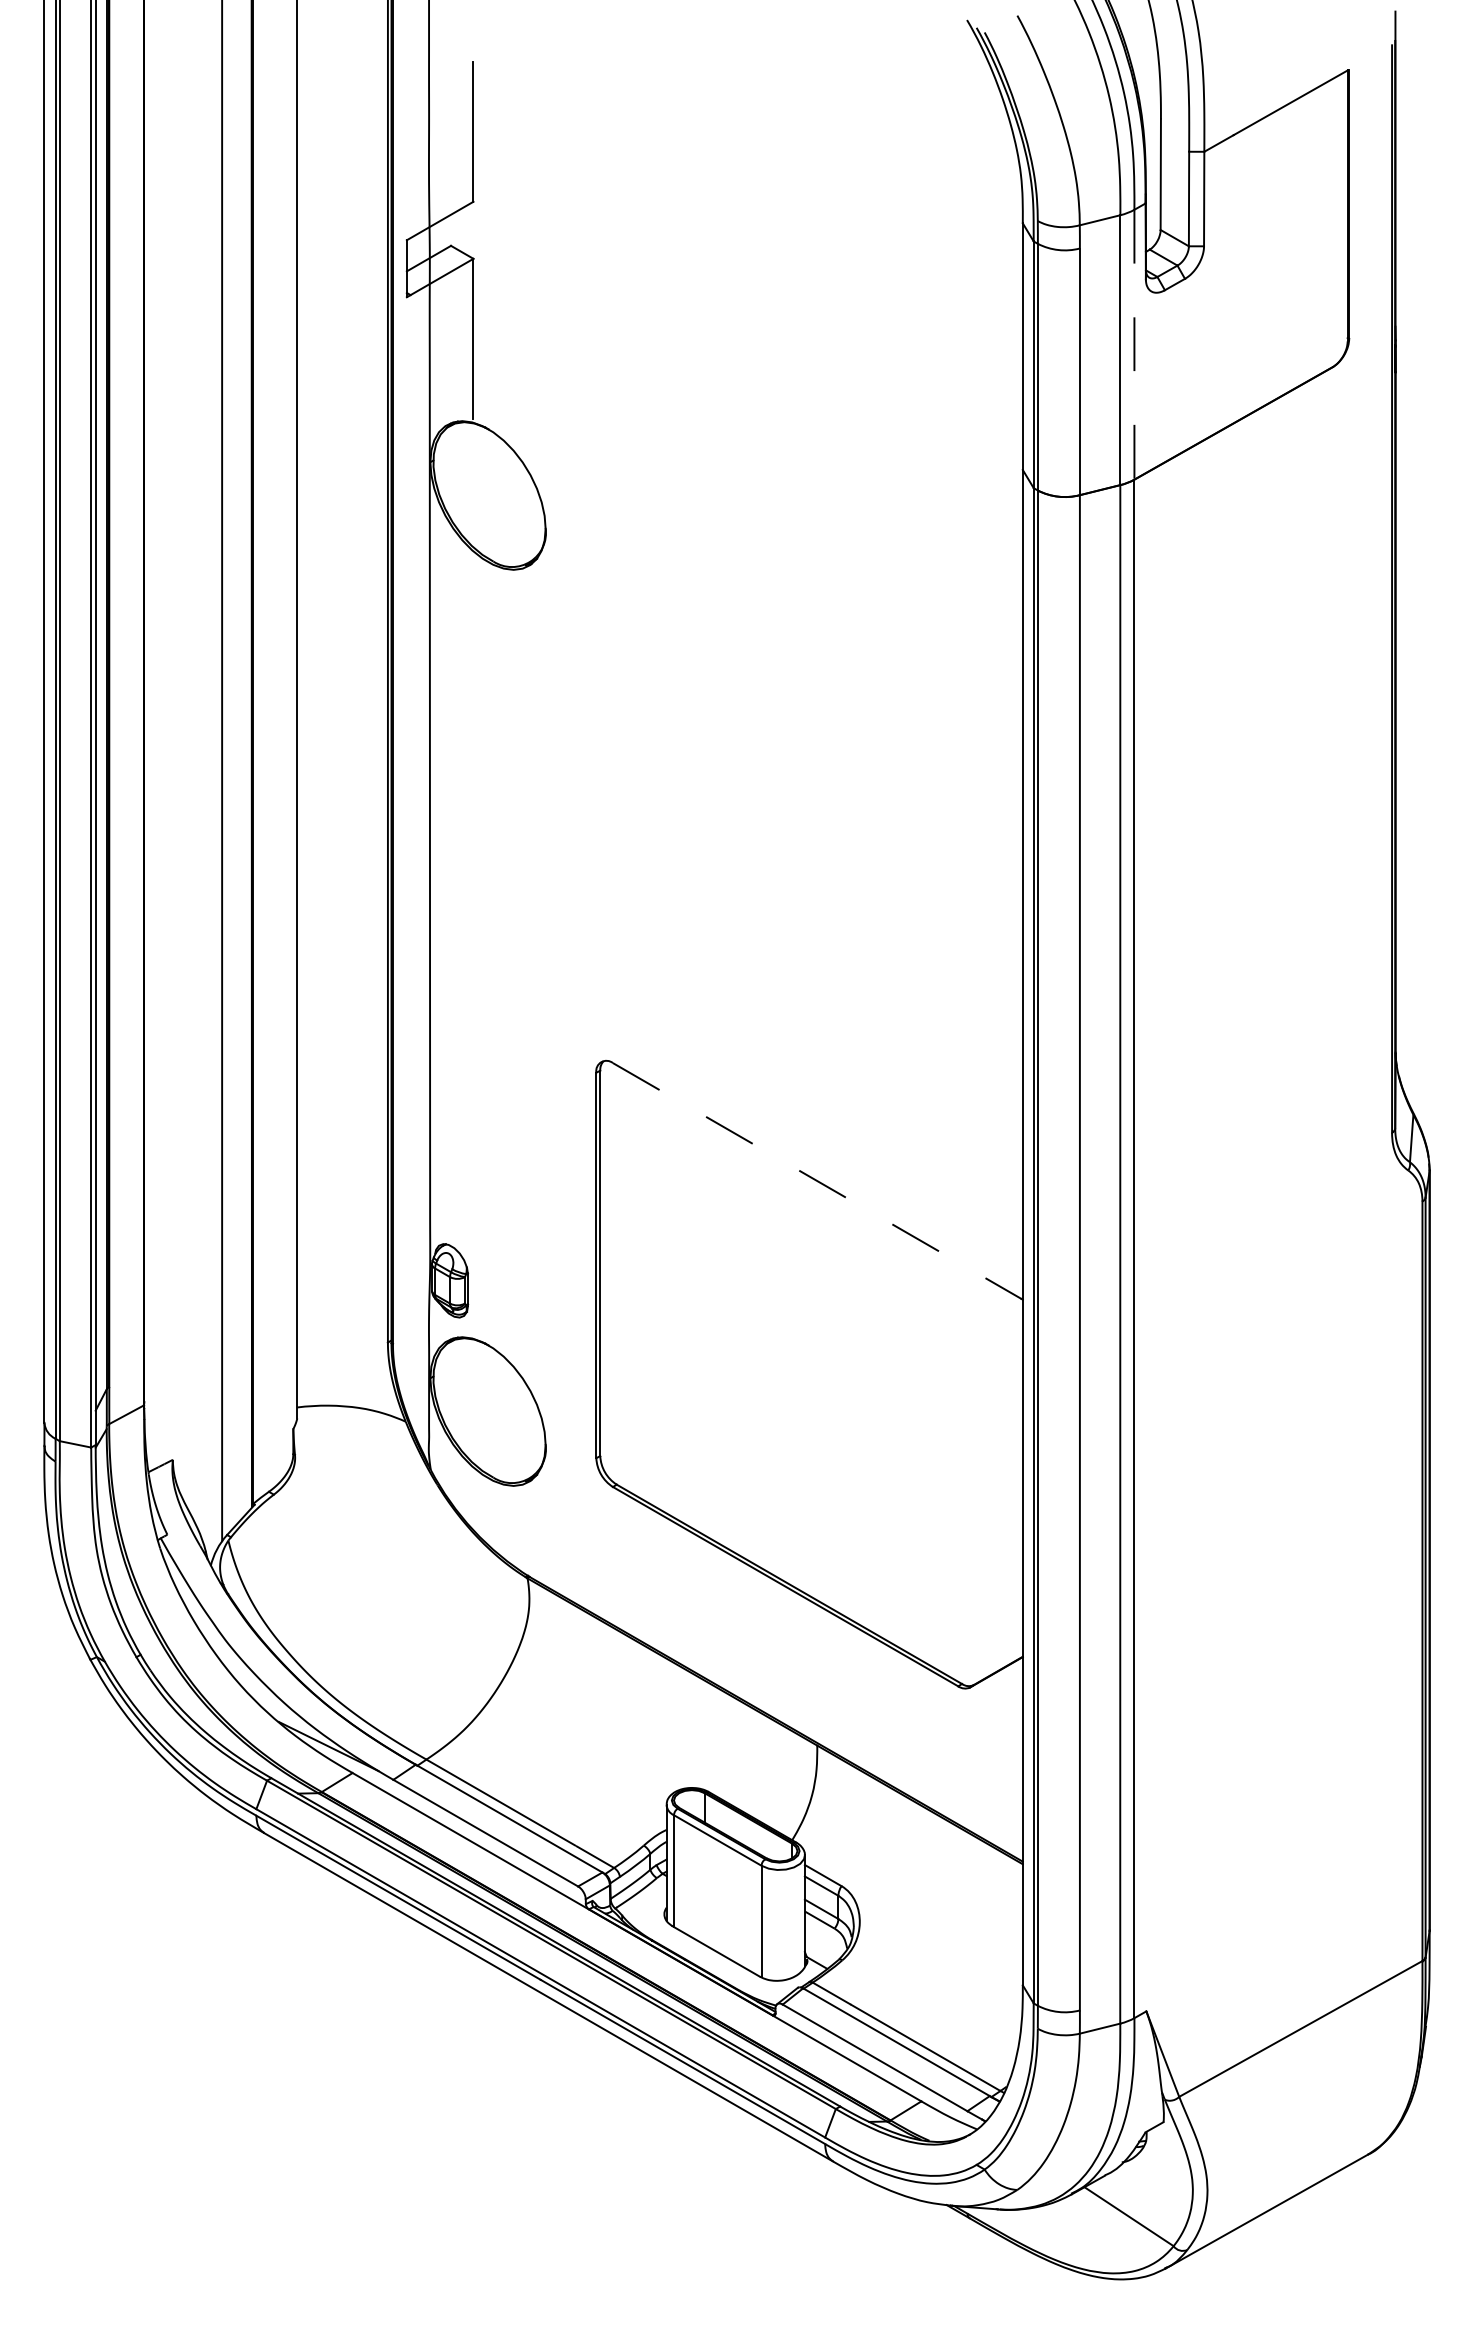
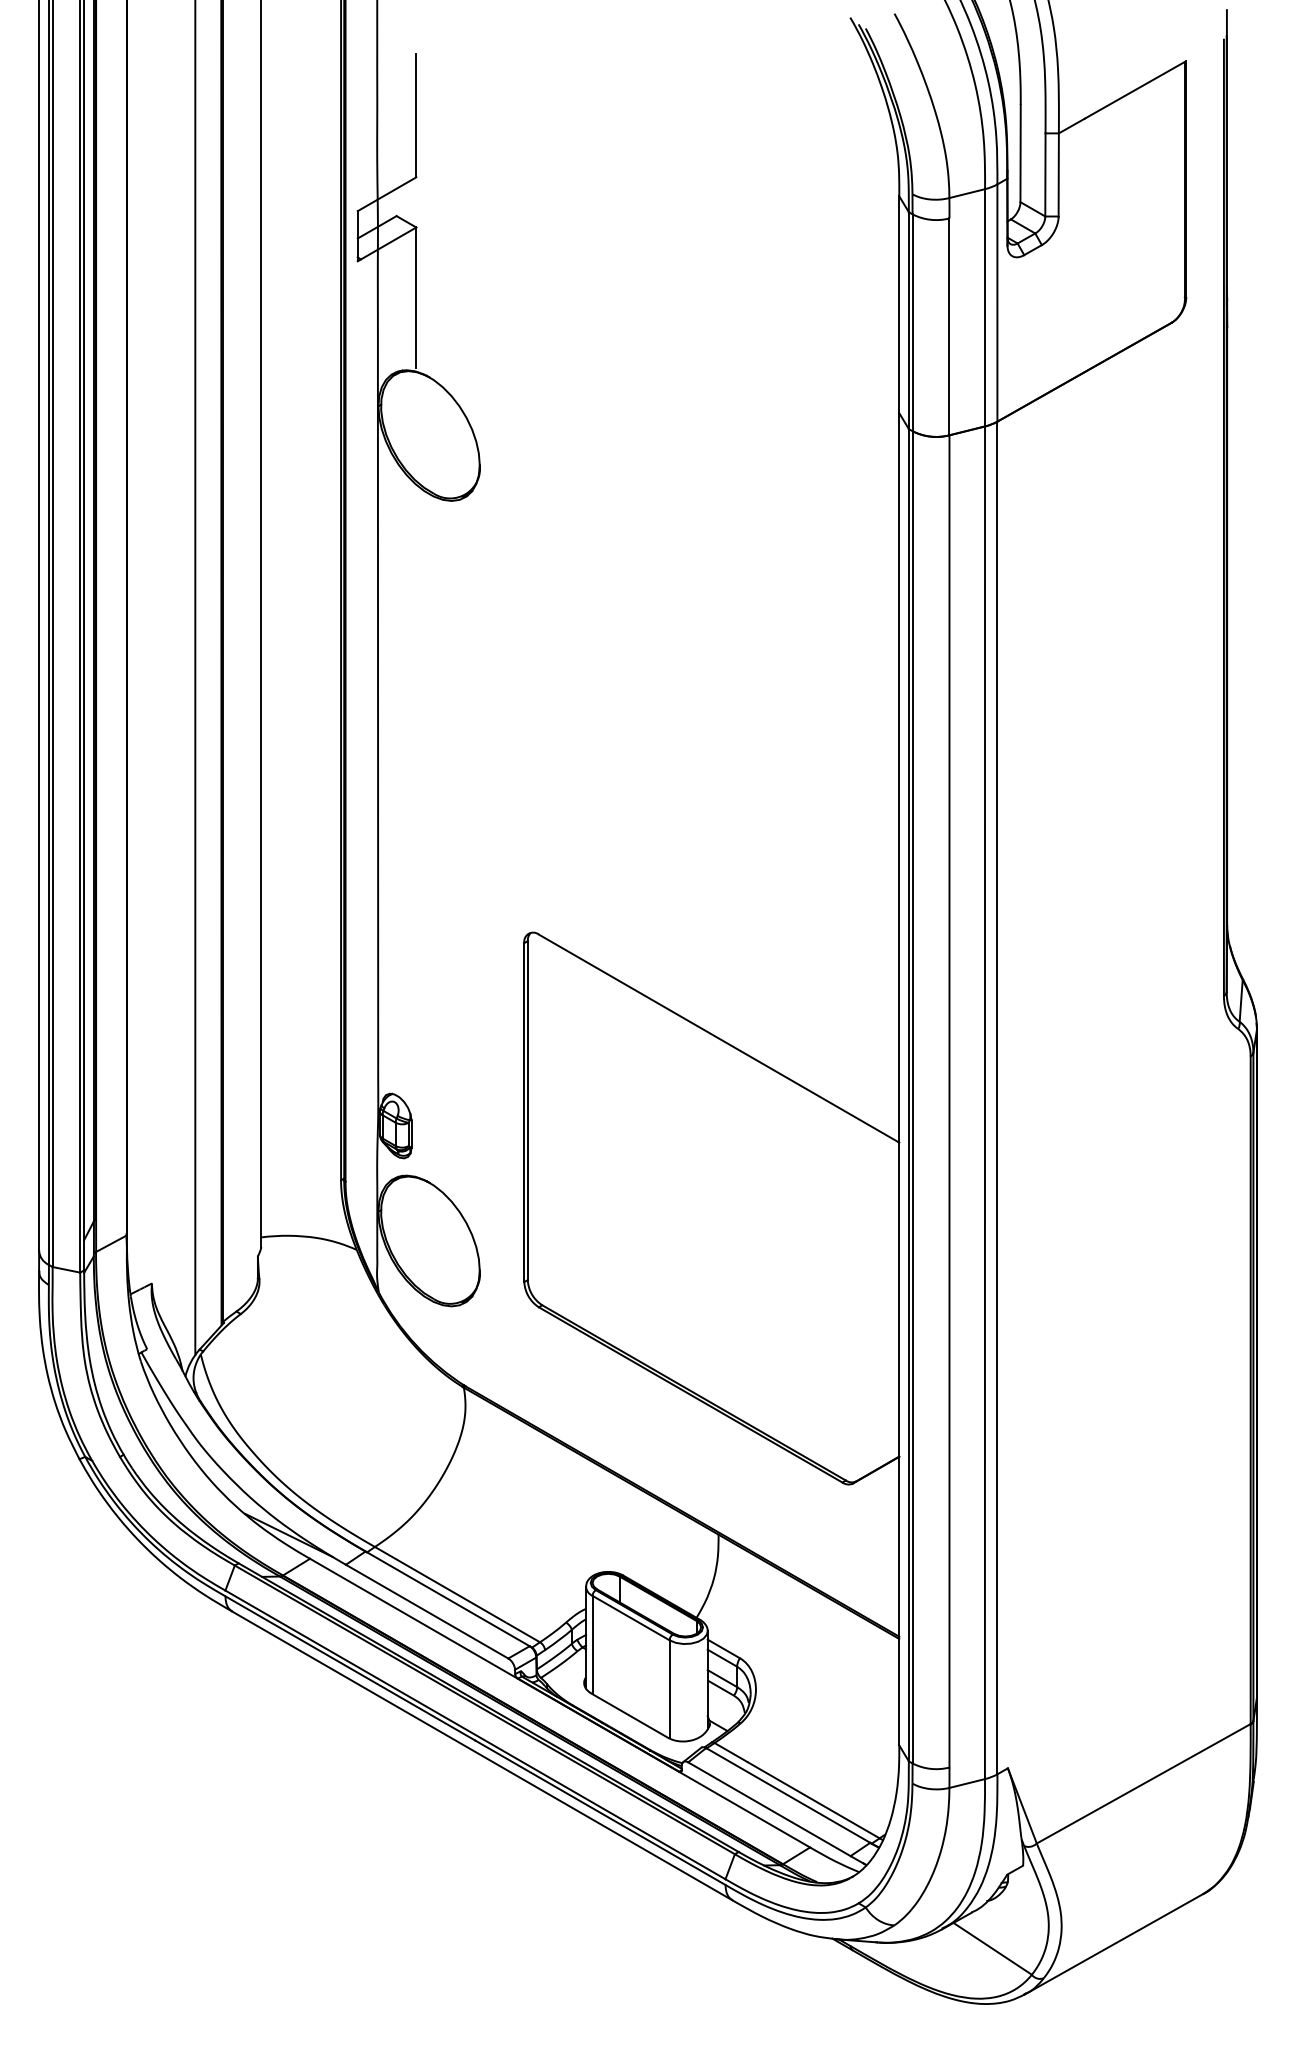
line: (1134, 344) -> (997, 302), dashed -> solid
line: (817, 1181) -> (718, 1038), dashed -> solid

